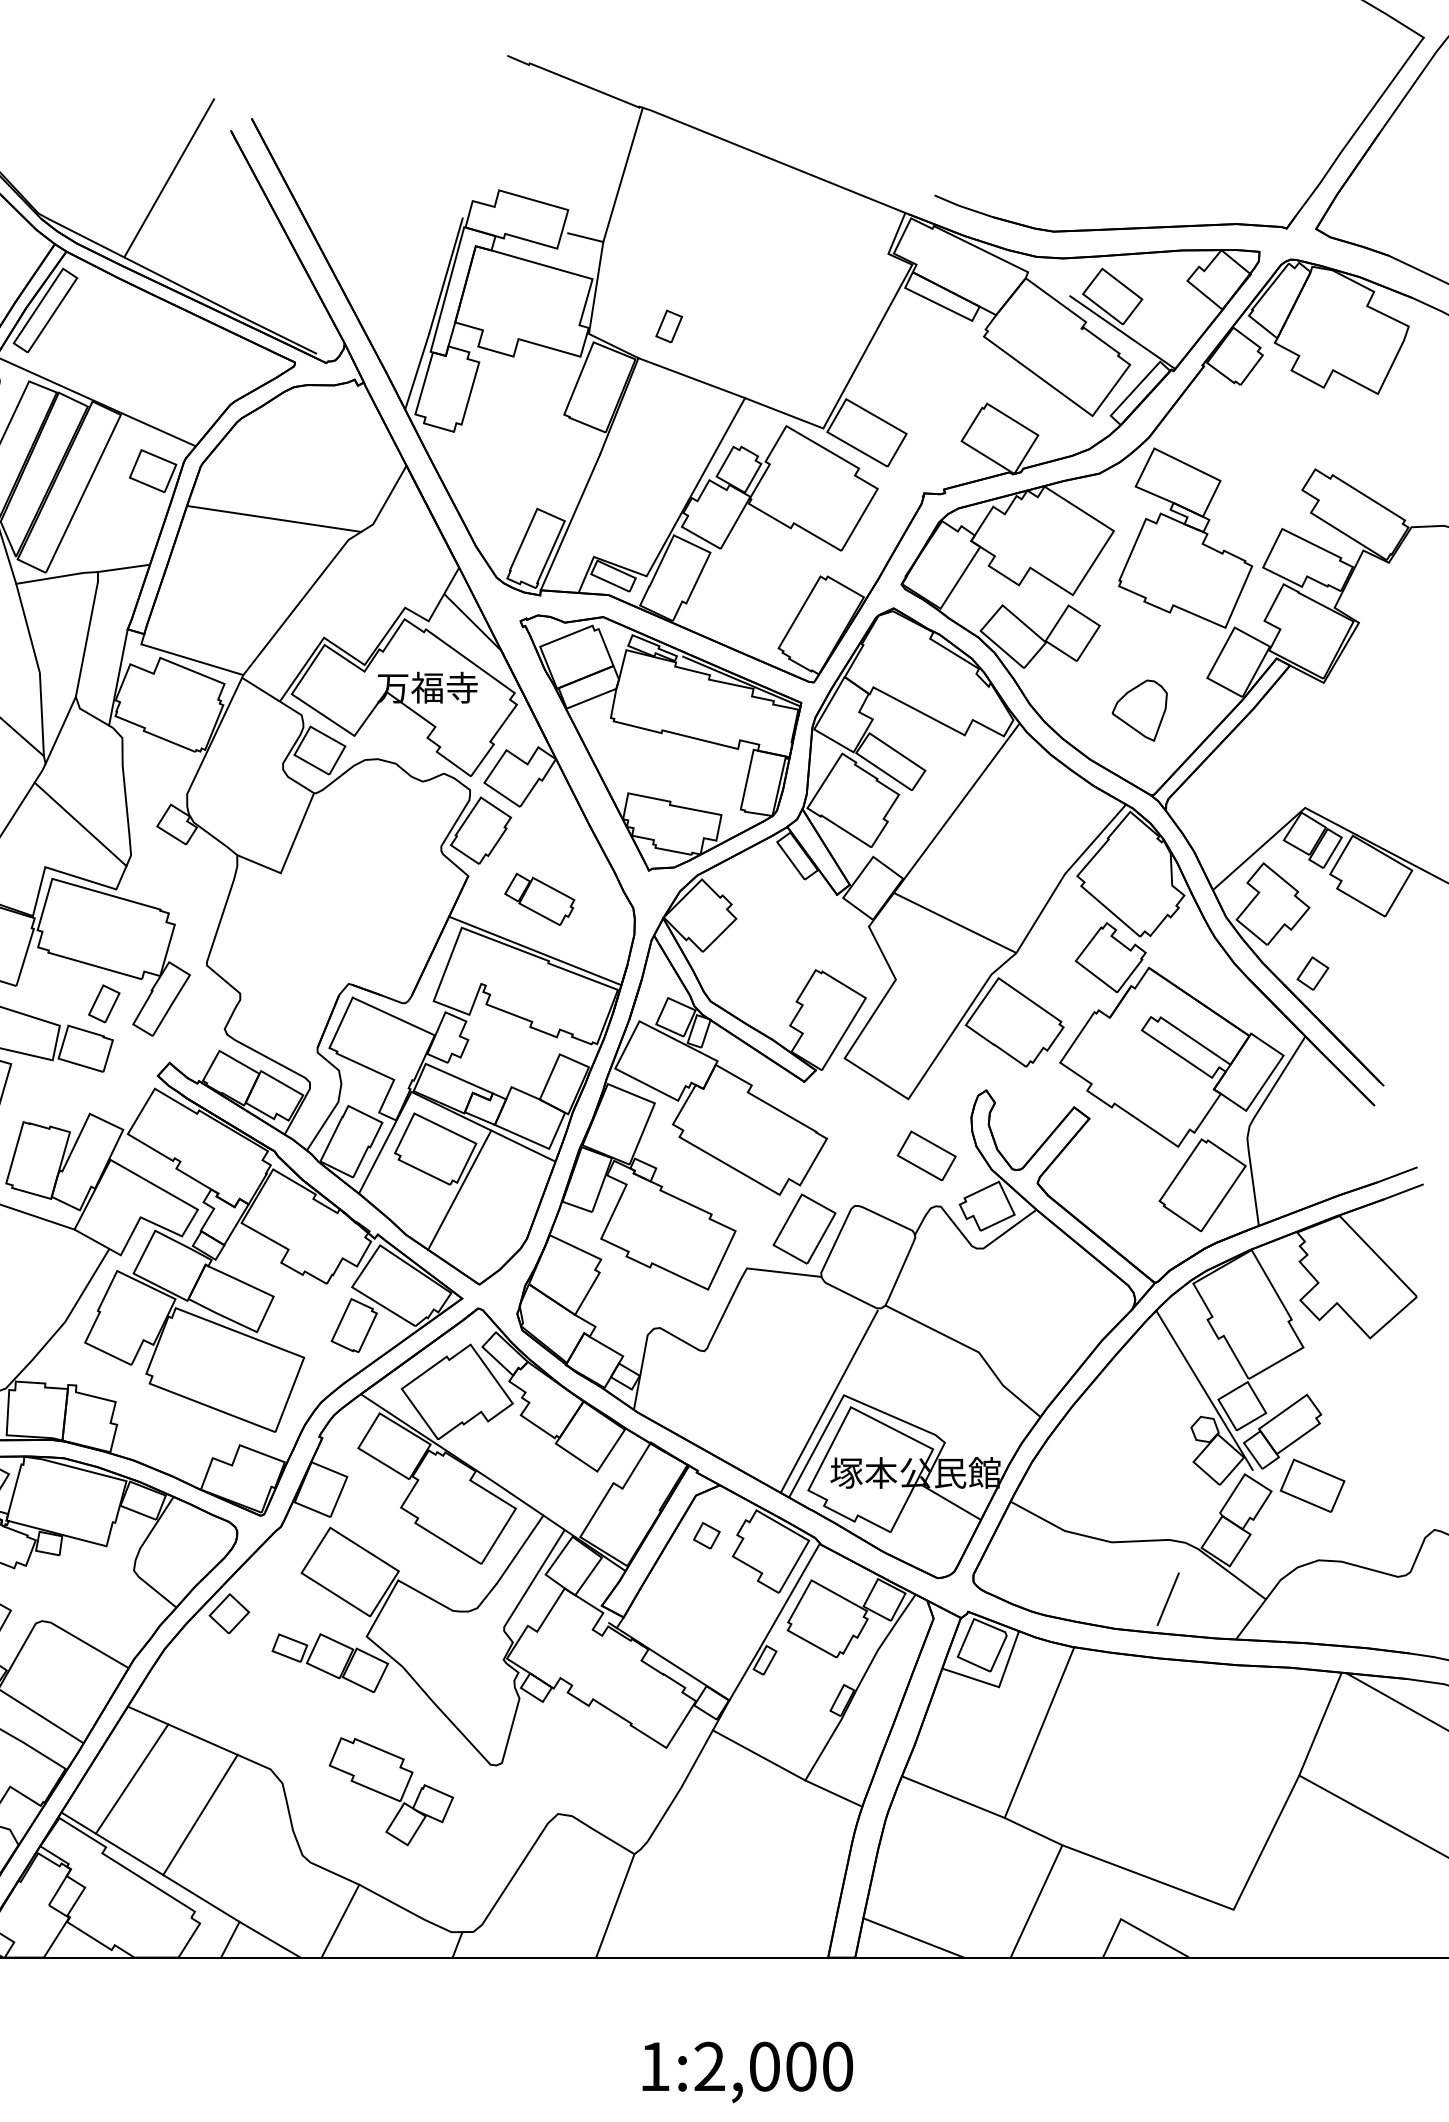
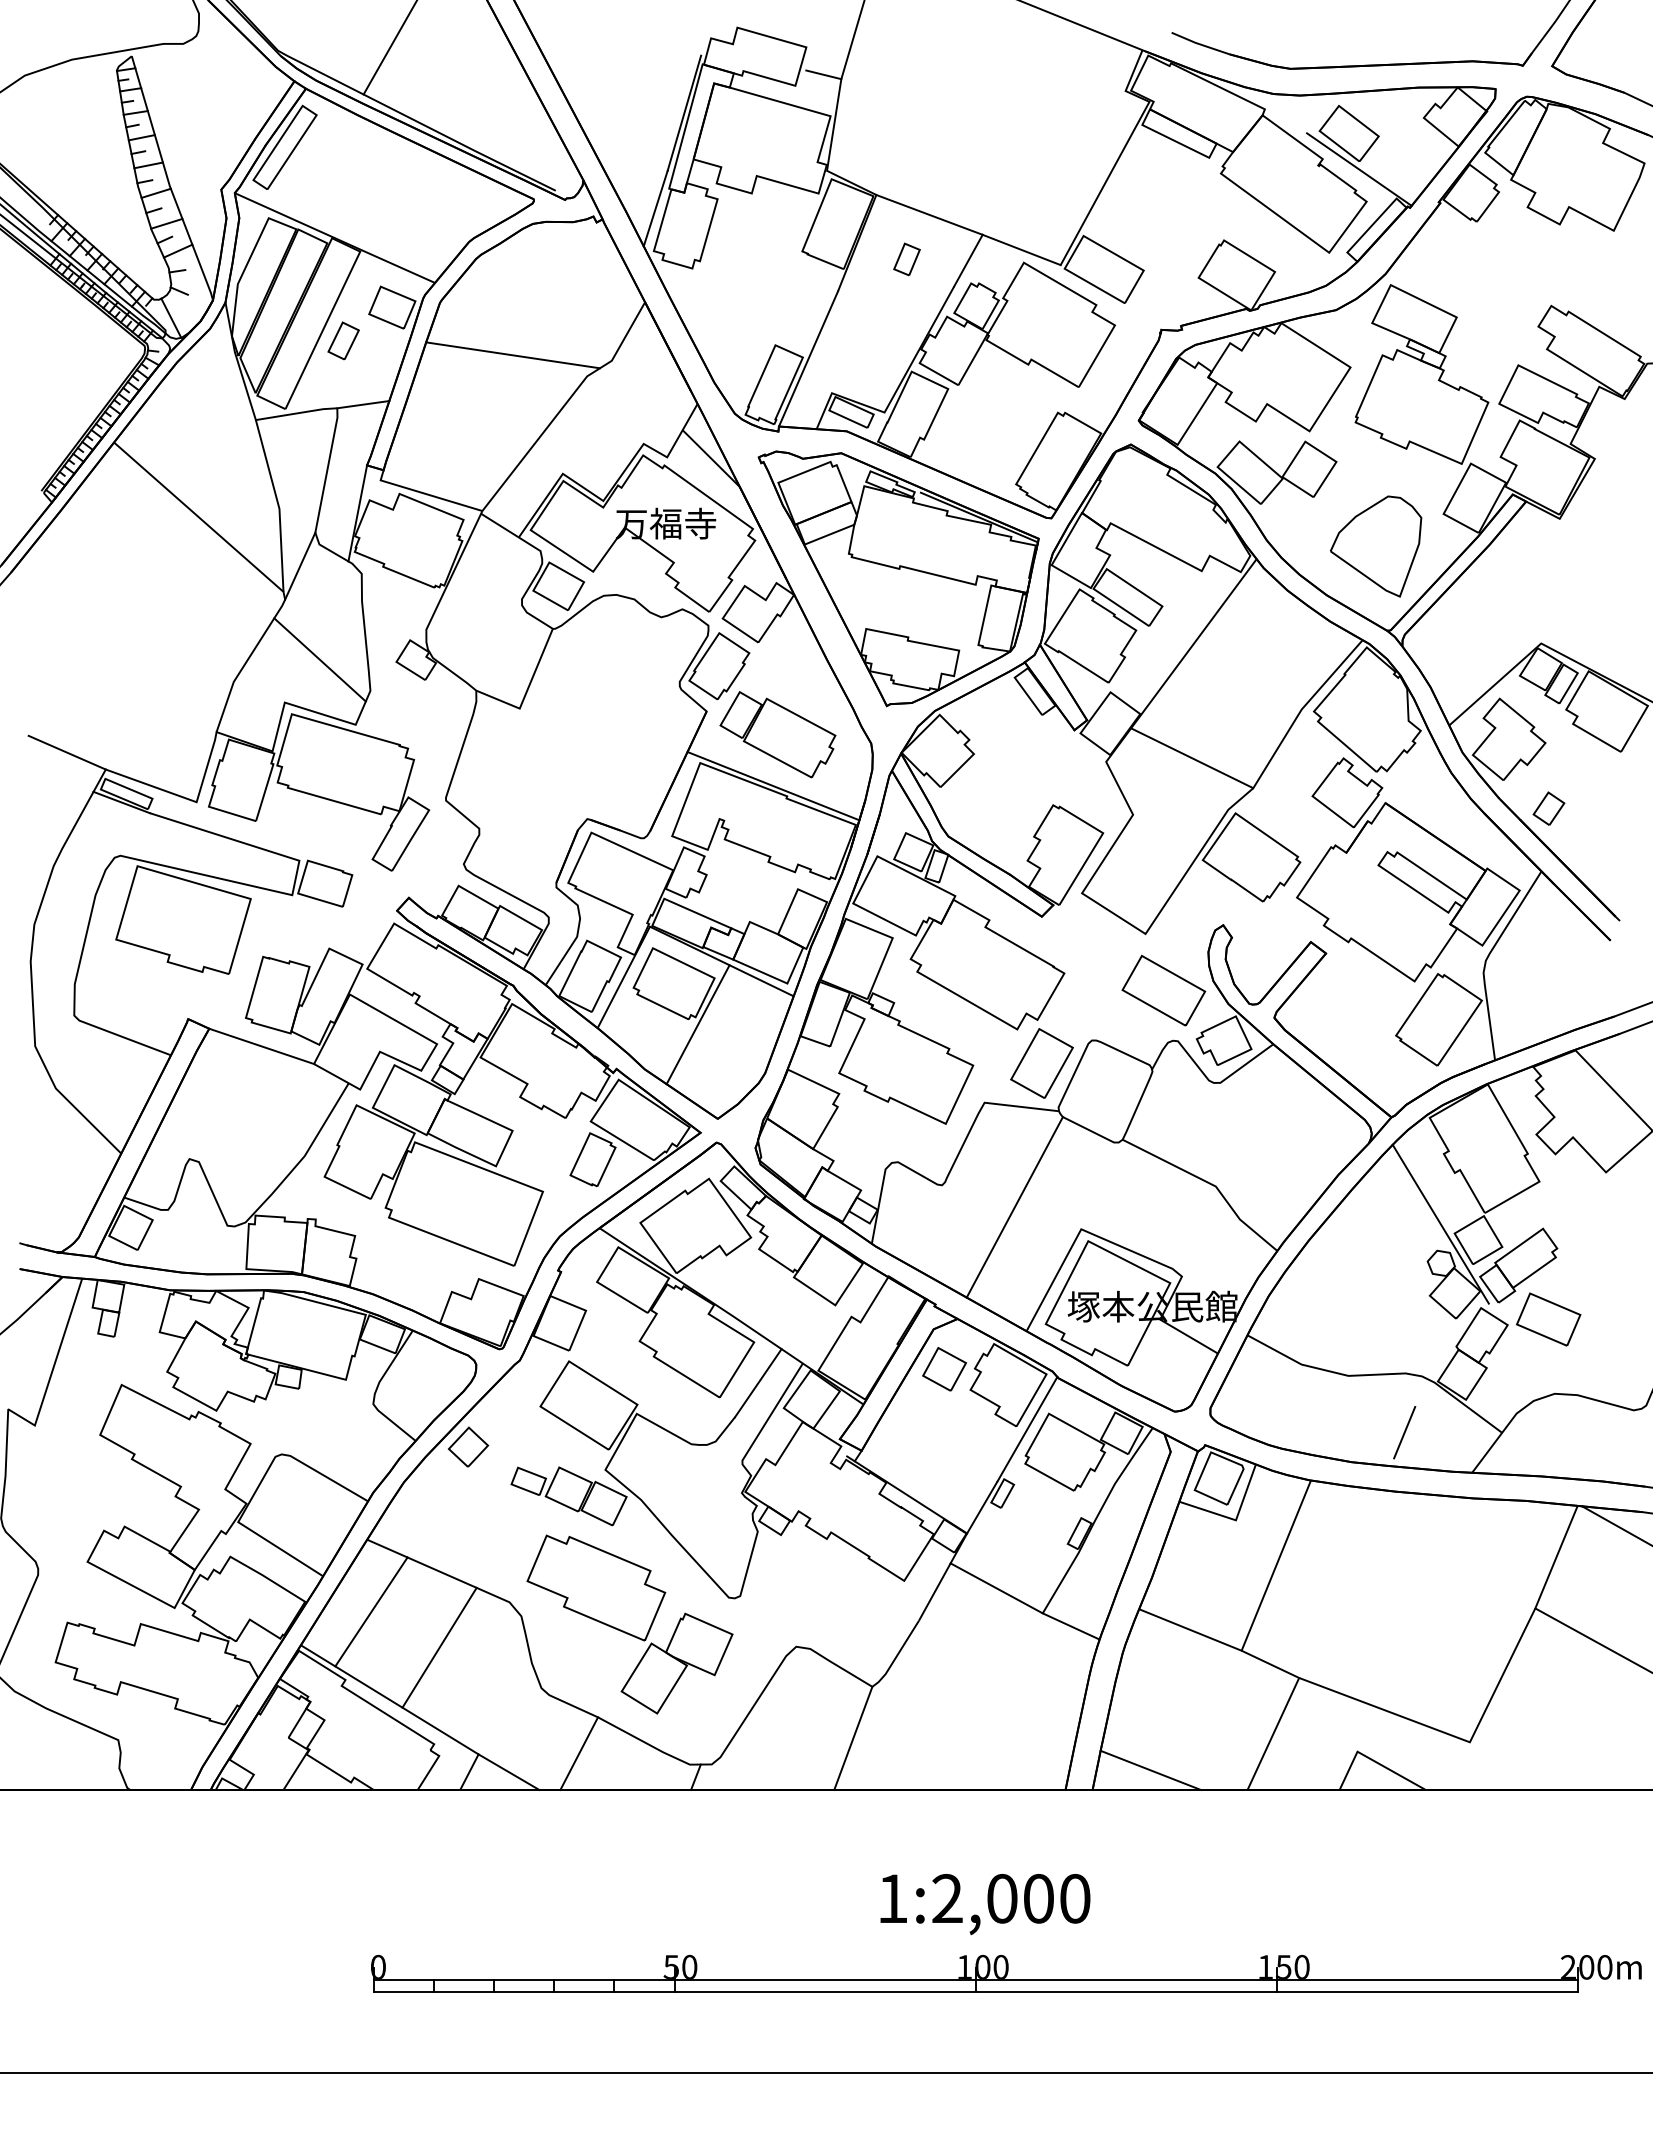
part: (668, 326) -> (906, 259), moved
part: (1139, 710) -> (1376, 546), size x1.67
part: (539, 899) -> (777, 734), size x1.67
part: (104, 1003) -> (343, 340), moved
part: (926, 1155) -> (1163, 990), size x1.43
line: (829, 1401) -> (1014, 1207), moved
part: (706, 1535) -> (944, 1369), size x1.67
part: (390, 1791) -> (629, 1624), size x1.67

